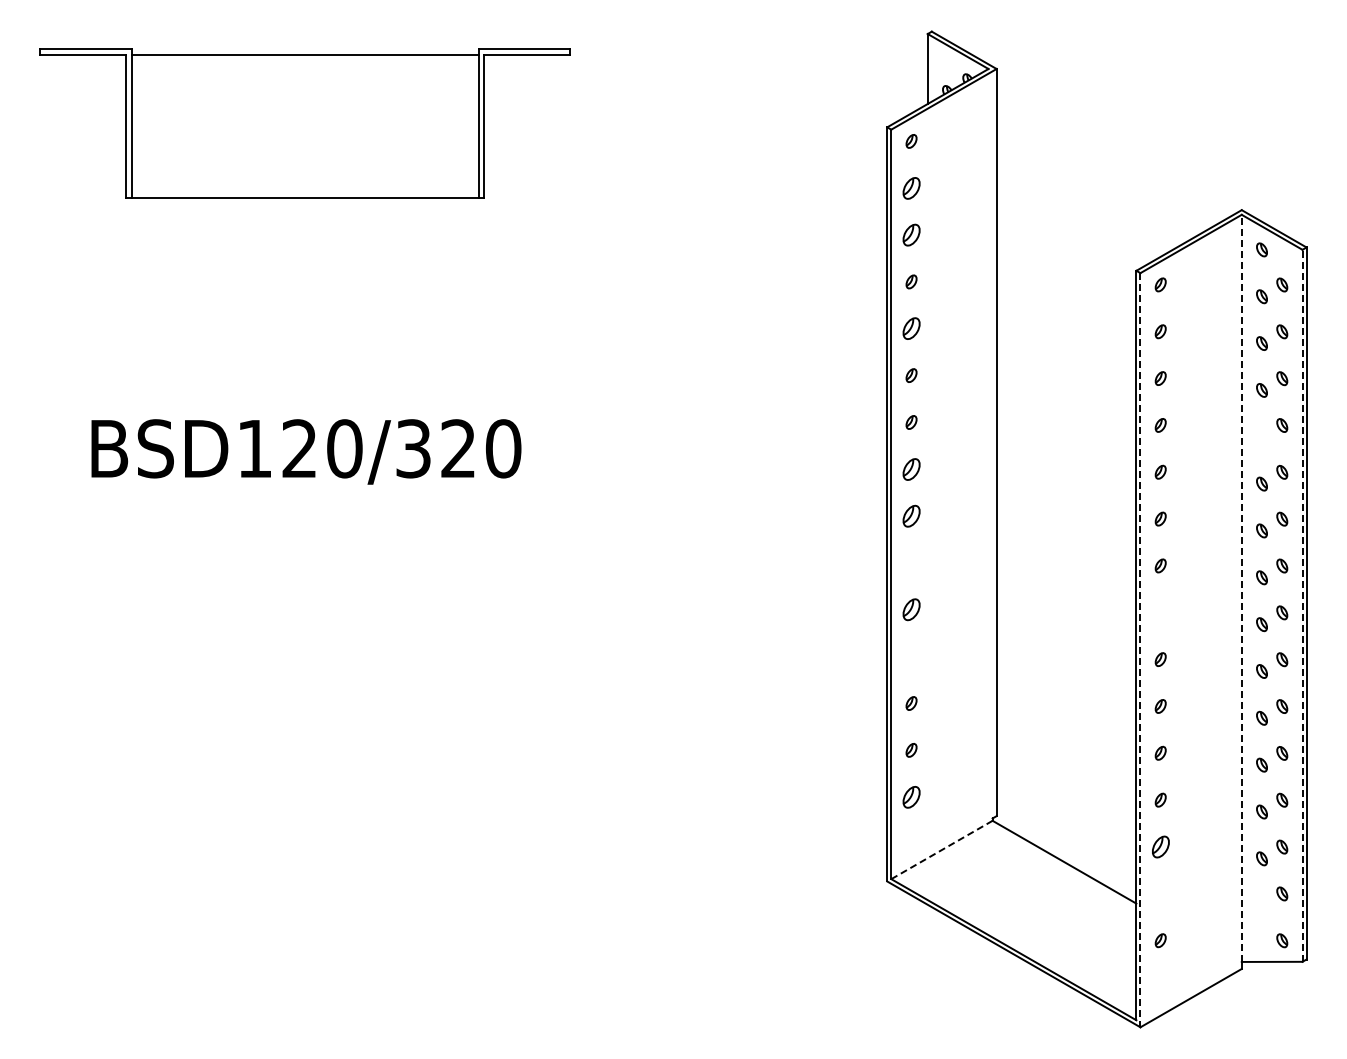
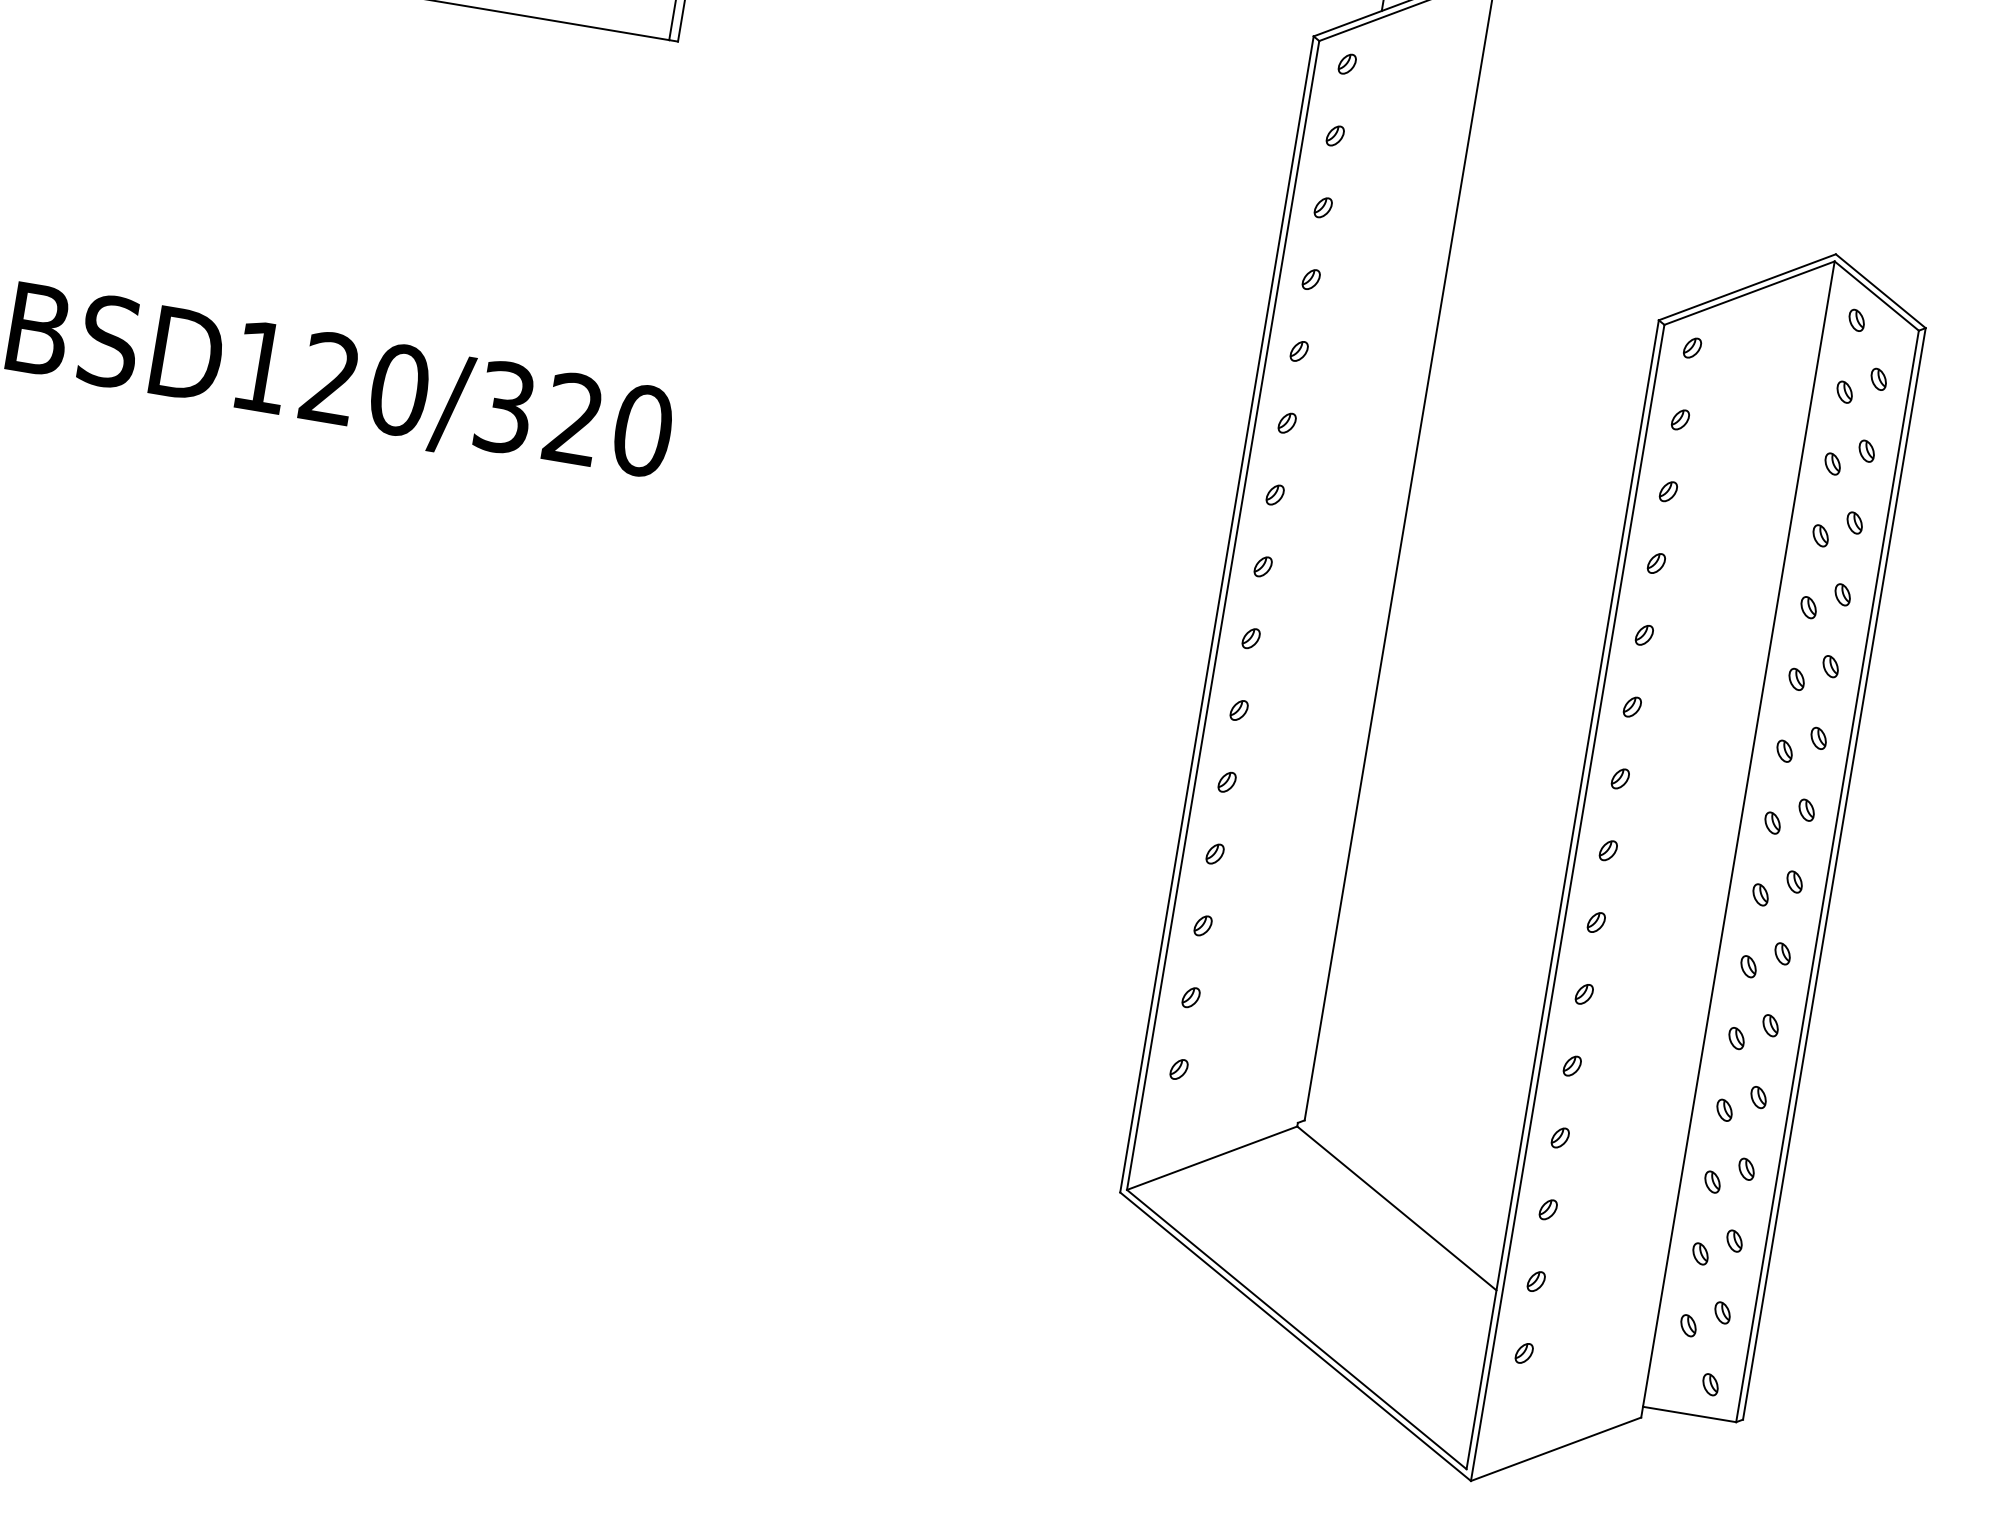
part: (911, 187) -> (1335, 134), size x0.62
part: (911, 234) -> (1323, 206), size x0.62
part: (911, 328) -> (1299, 350), size x0.62
part: (1261, 436) -> (1808, 606), added
part: (911, 468) -> (1263, 565), size x0.62
part: (911, 515) -> (1251, 637), size x0.62
part: (911, 562) -> (1239, 709), added
line: (1241, 588) -> (1738, 834), dashed -> solid
line: (1302, 605) -> (1827, 875), dashed -> solid
part: (911, 609) -> (1227, 781), size x0.62
part: (1160, 612) -> (1608, 850), added
line: (1140, 650) -> (1567, 903), dashed -> solid
part: (911, 656) -> (1215, 853), added
part: (911, 796) -> (1179, 1068), size x0.62
part: (1160, 846) -> (1548, 1208), size x0.62
line: (942, 849) -> (1213, 1157), dashed -> solid
part: (1160, 893) -> (1536, 1281), added
part: (1261, 905) -> (1687, 1325), added

